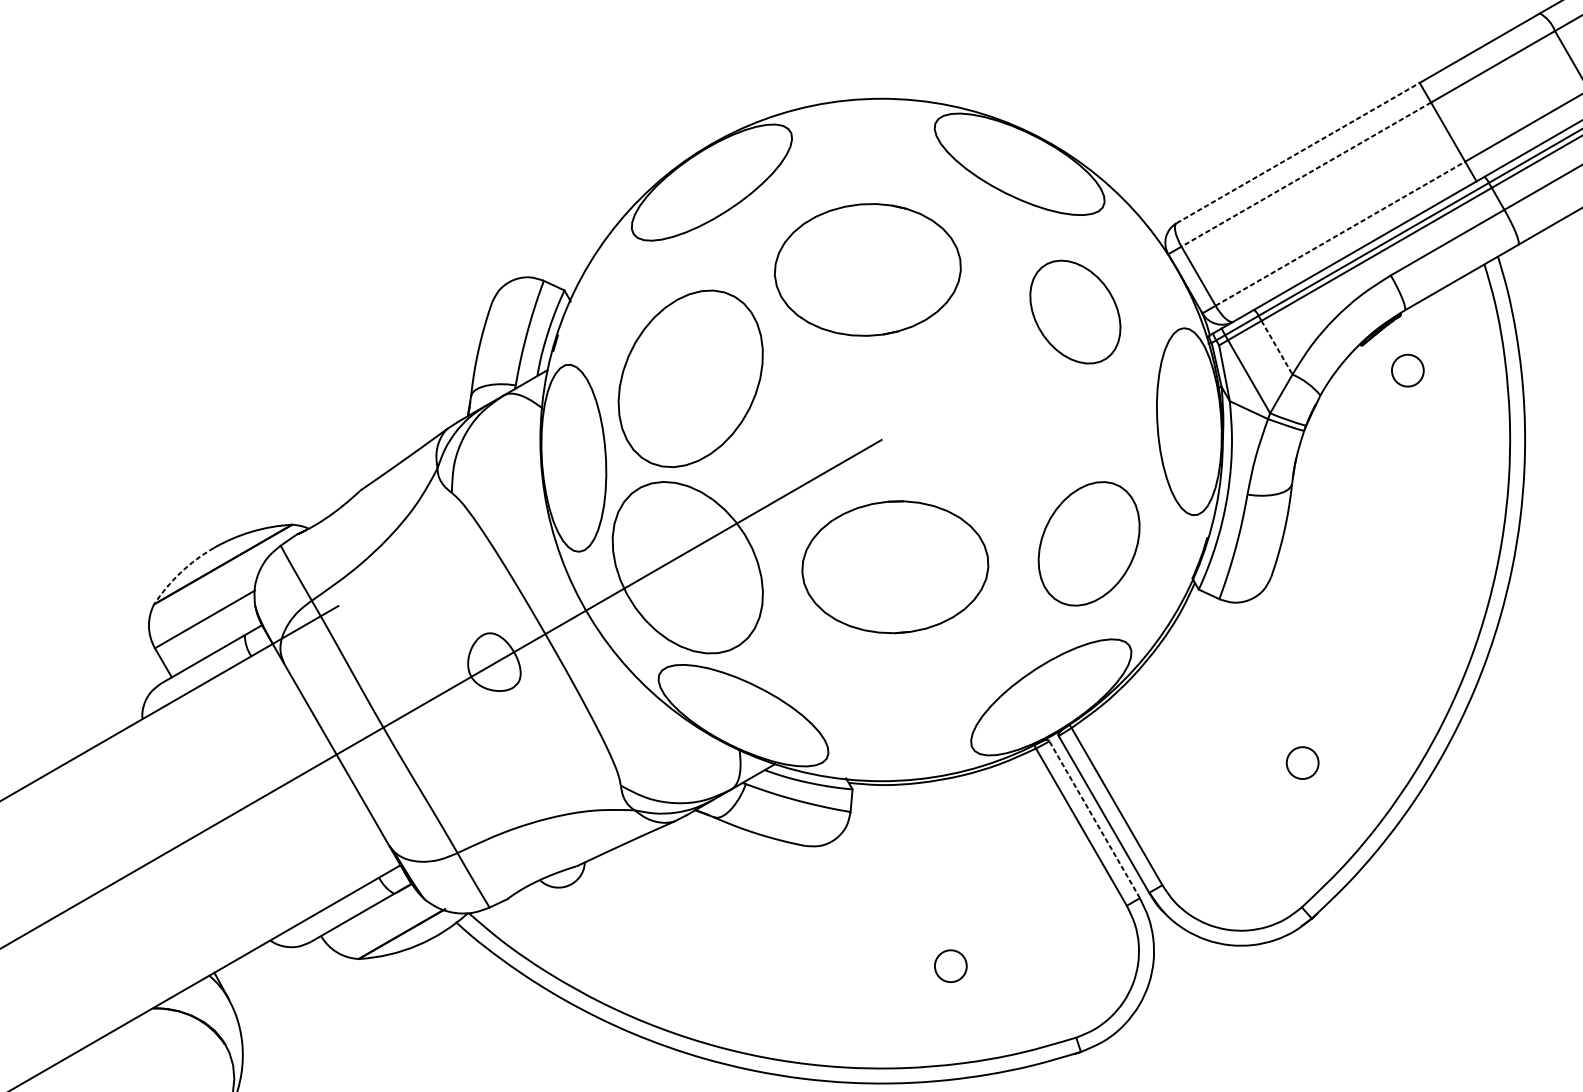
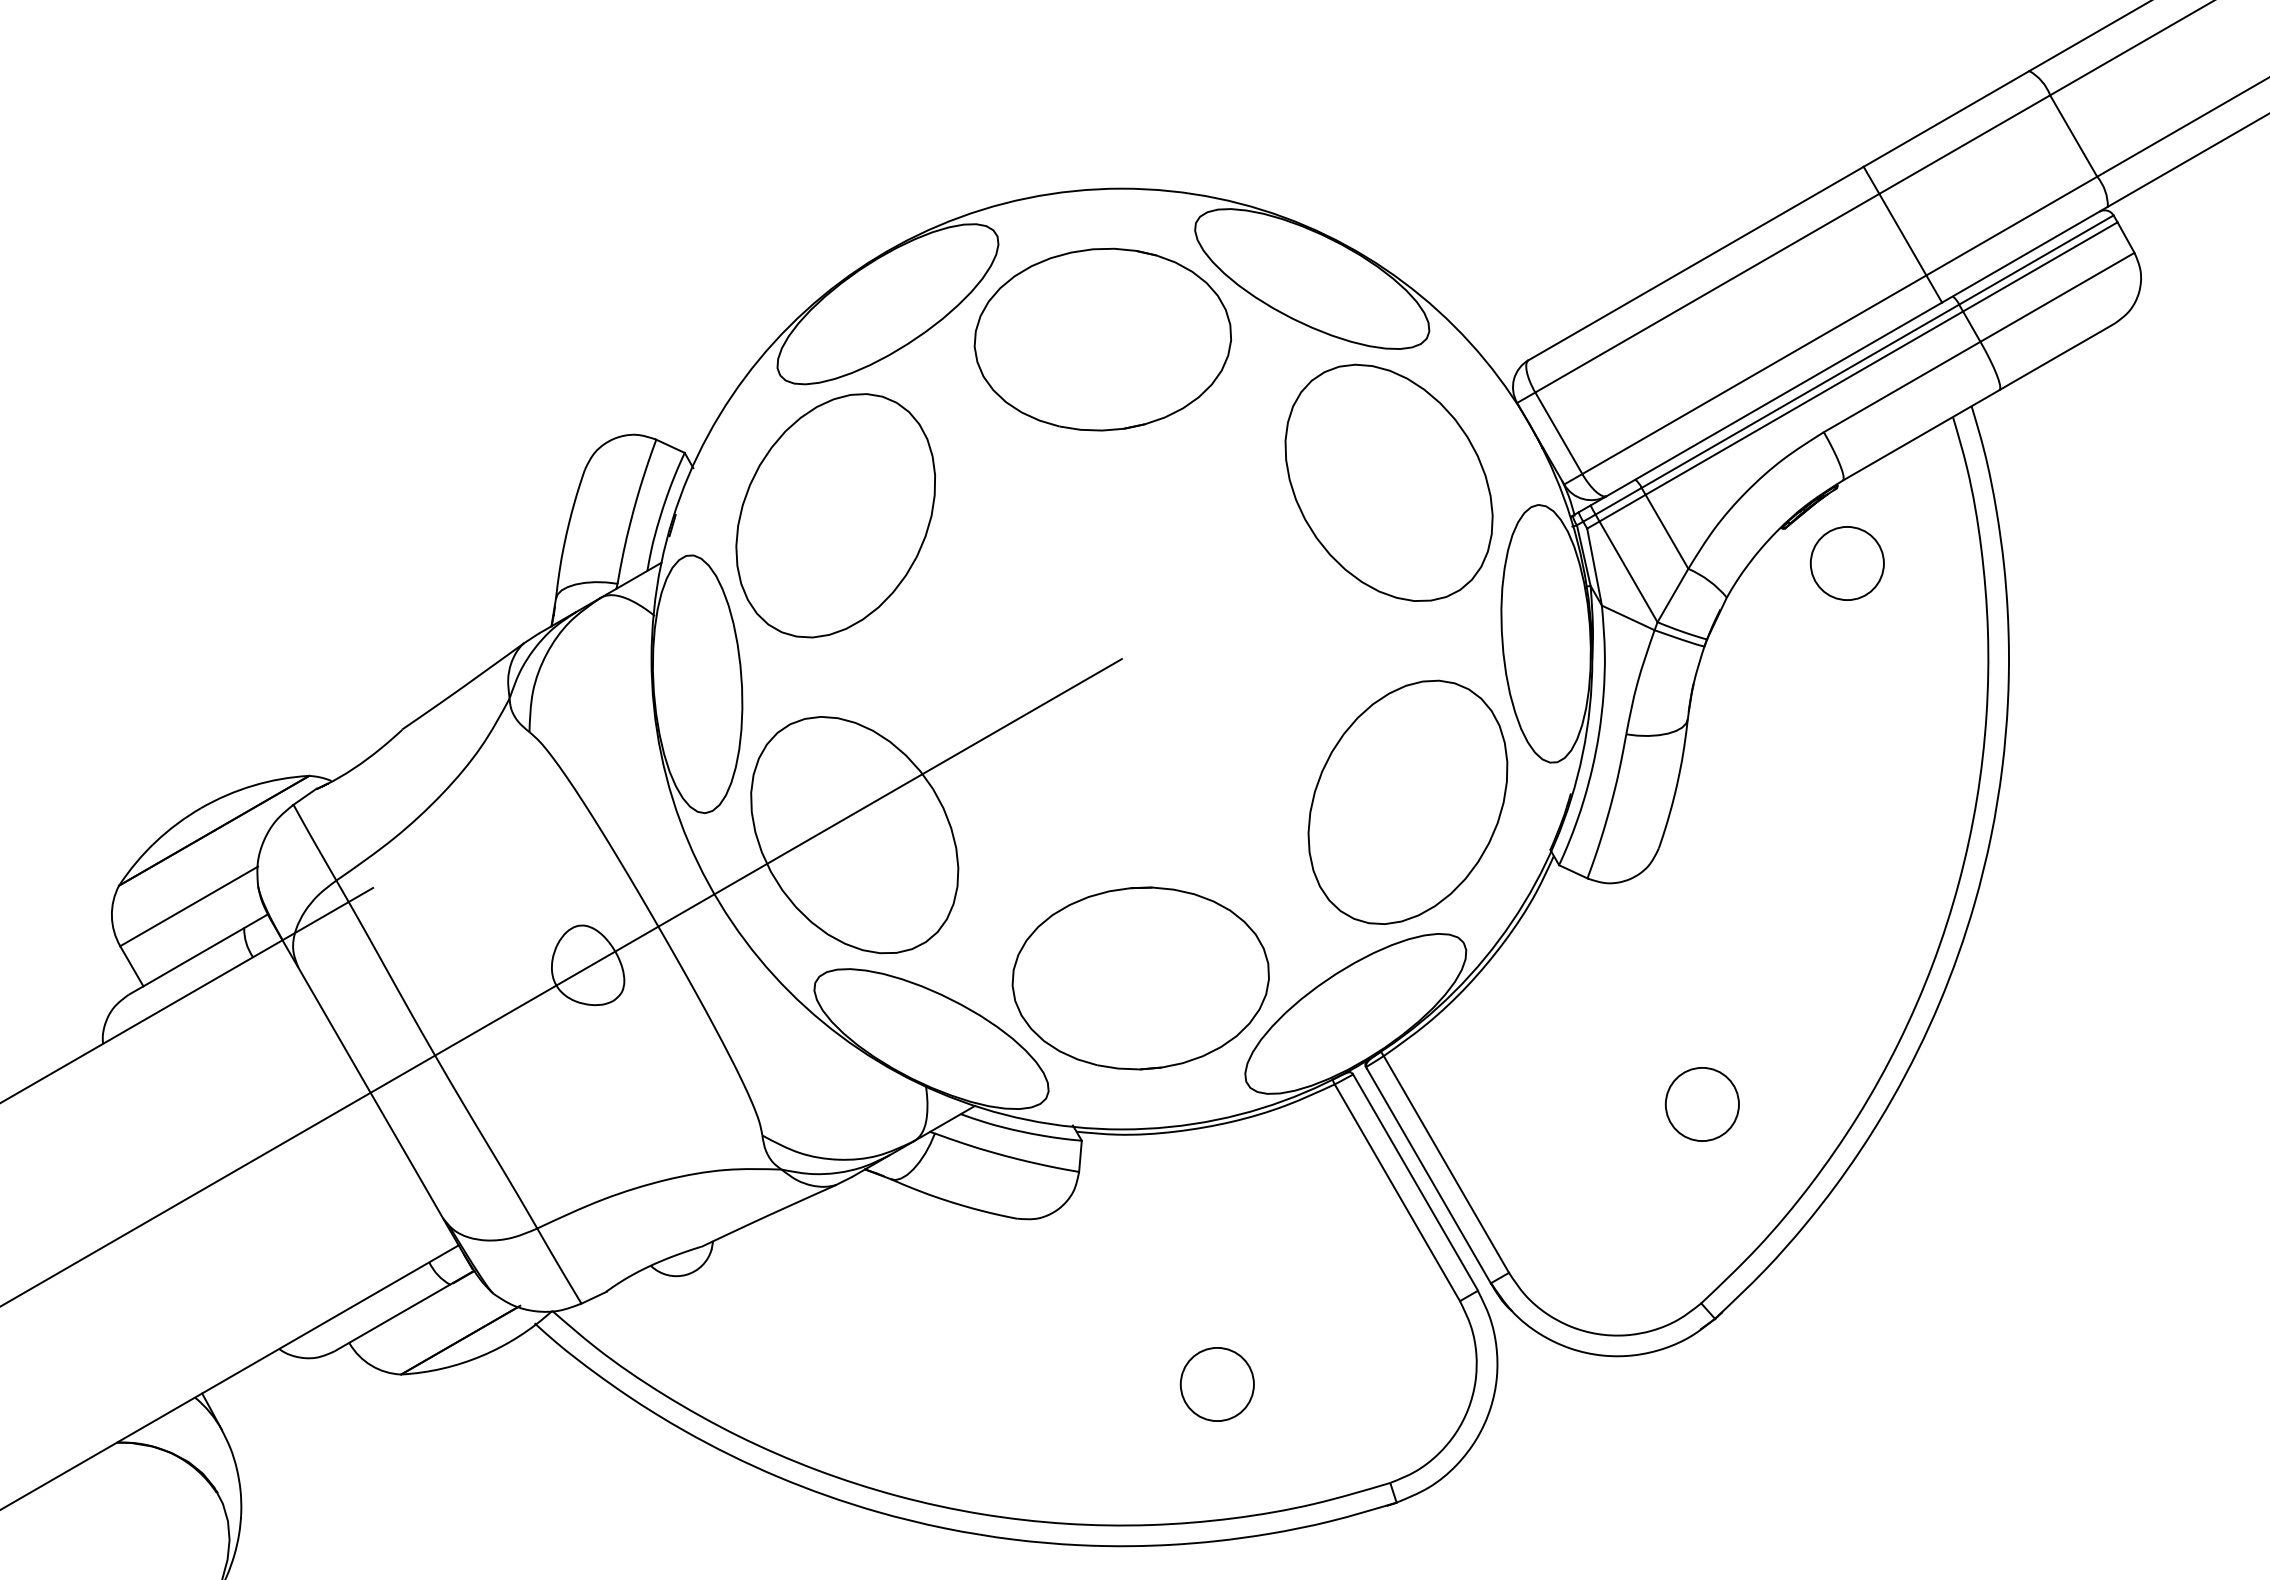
line: (1298, 153) -> (1696, 263), dashed -> solid
line: (1306, 174) -> (1707, 293), dashed -> solid
line: (1340, 233) -> (1754, 374), dashed -> solid
part: (867, 269) -> (1102, 339), moved
part: (1075, 311) -> (1388, 482), size x1.67
line: (1277, 347) -> (1667, 531), dashed -> solid
circle: (1407, 370) -> (1846, 563), size x1.67
part: (690, 378) -> (835, 515), moved
part: (1088, 543) -> (1407, 801), size x1.43
part: (895, 567) -> (1140, 978), moved
arc: (180, 573) -> (155, 842), dashed -> solid
circle: (1302, 763) -> (1701, 1104), size x1.67
line: (1094, 818) -> (1415, 1181), dashed -> solid
circle: (950, 966) -> (1216, 1384), size x1.67

